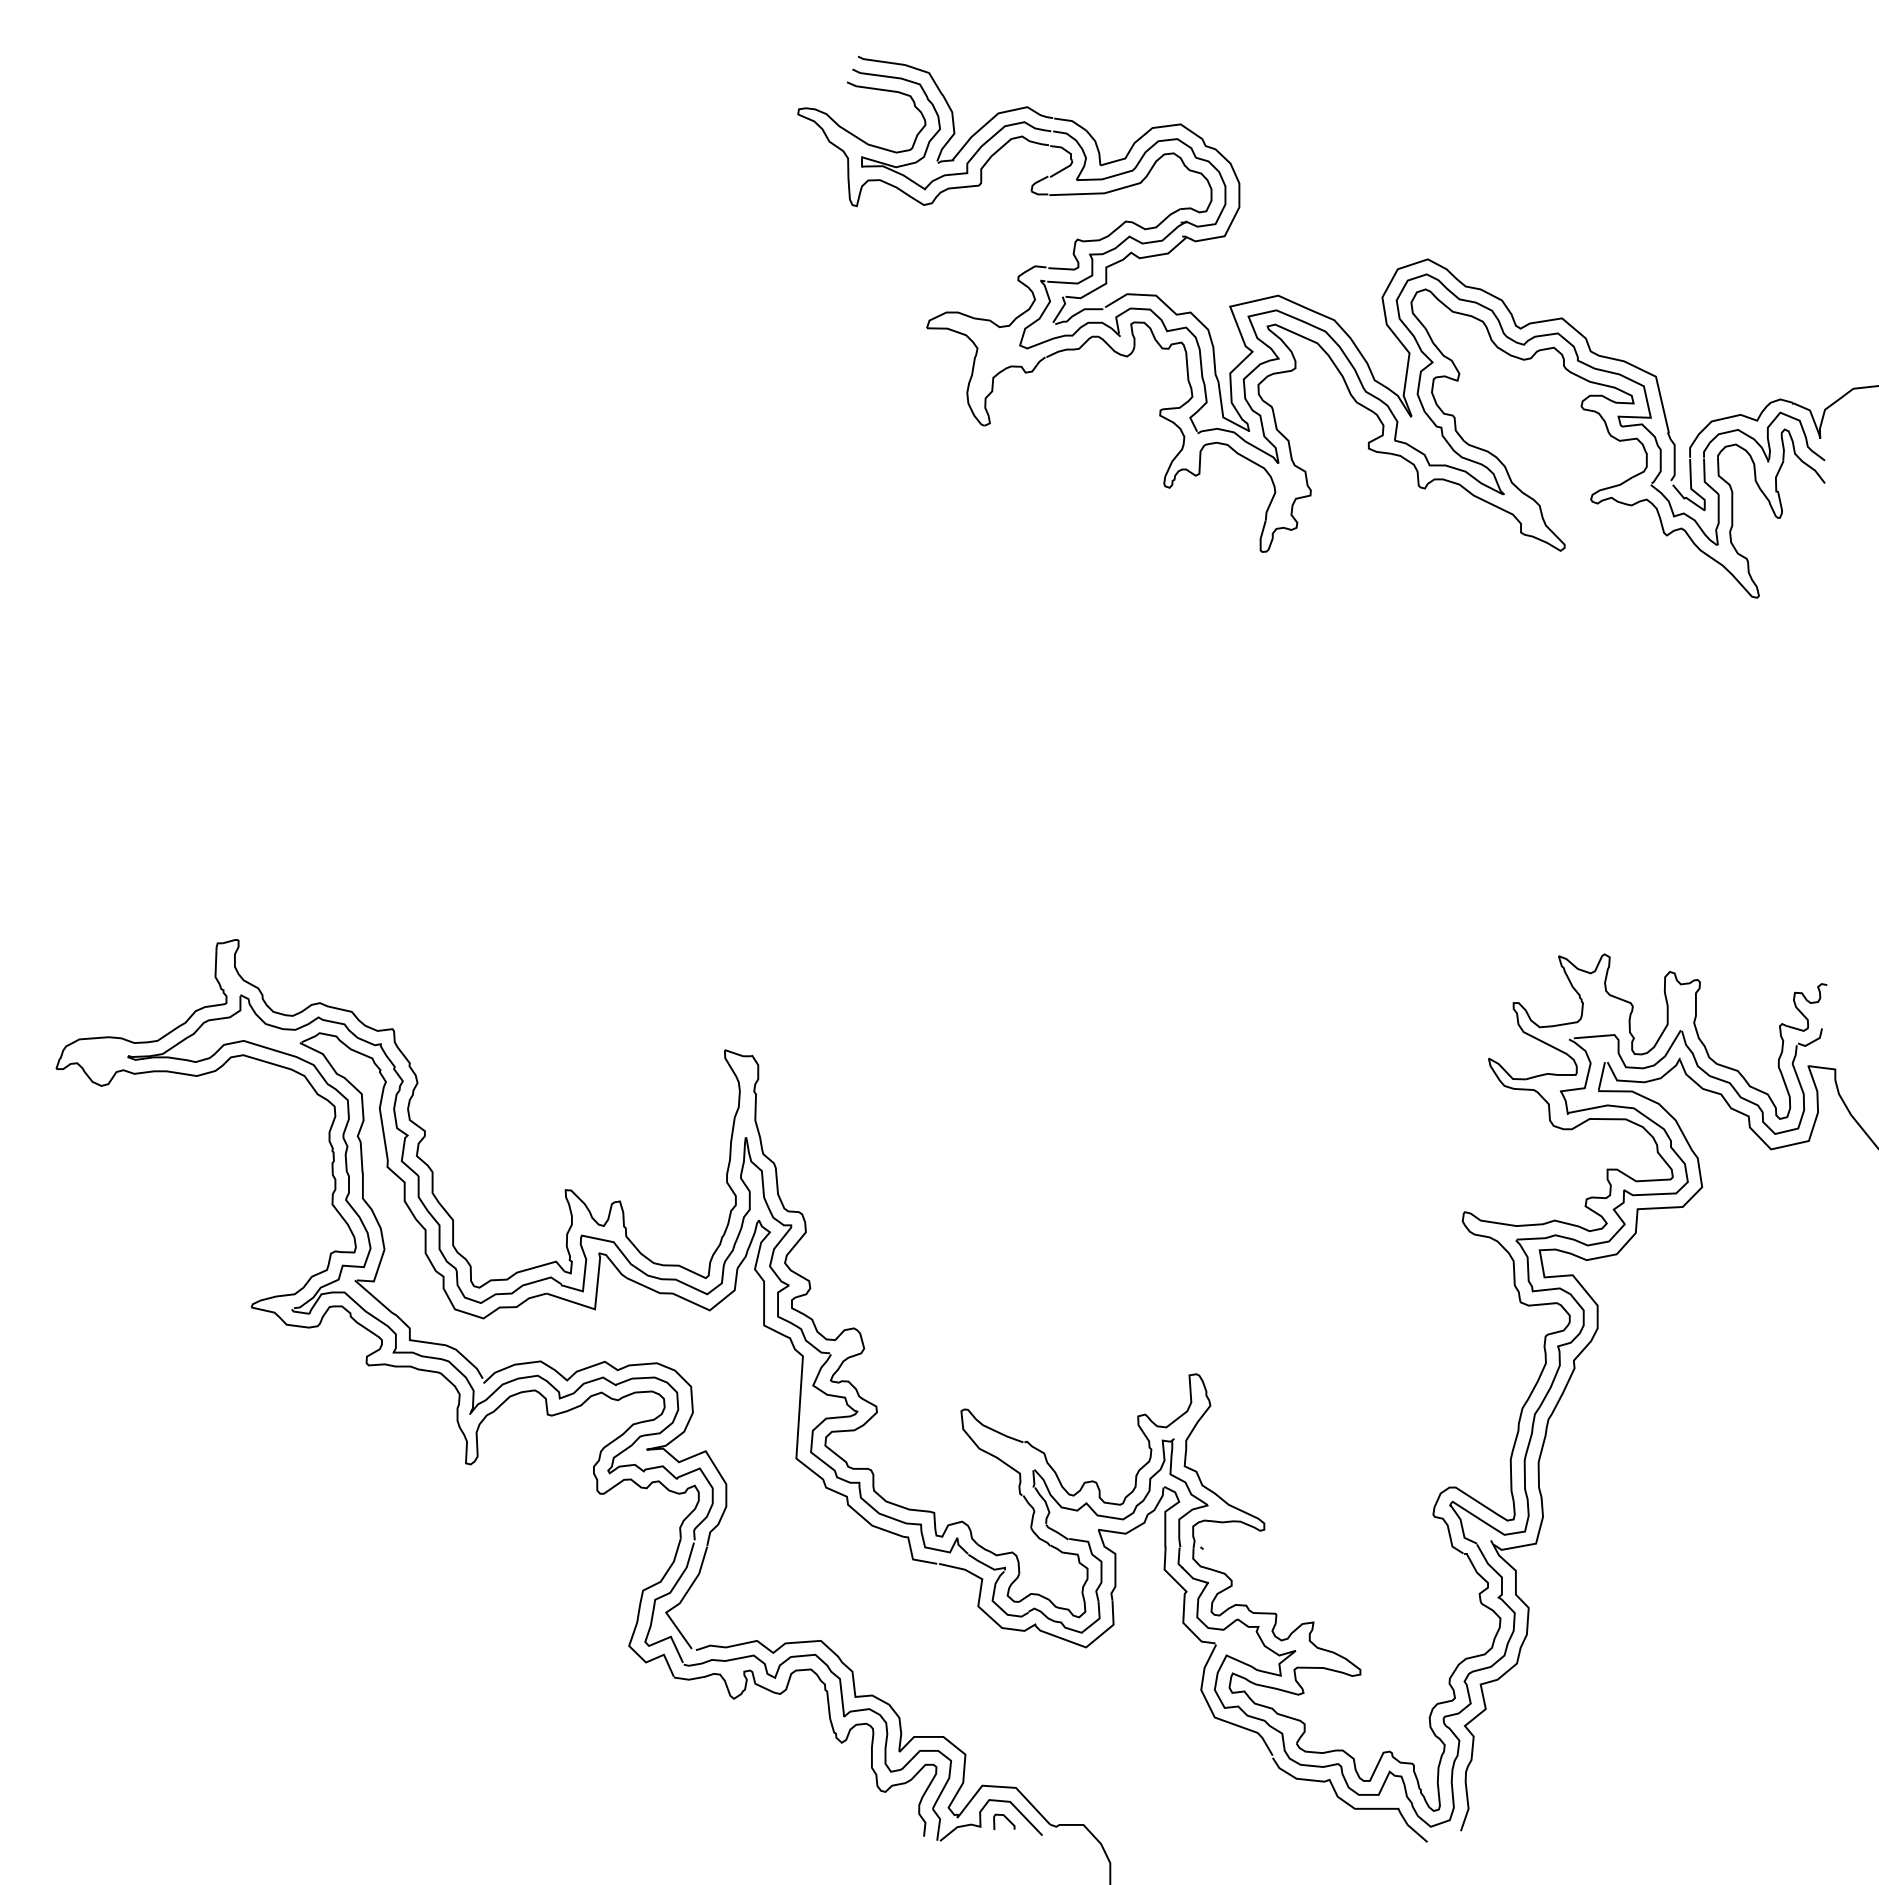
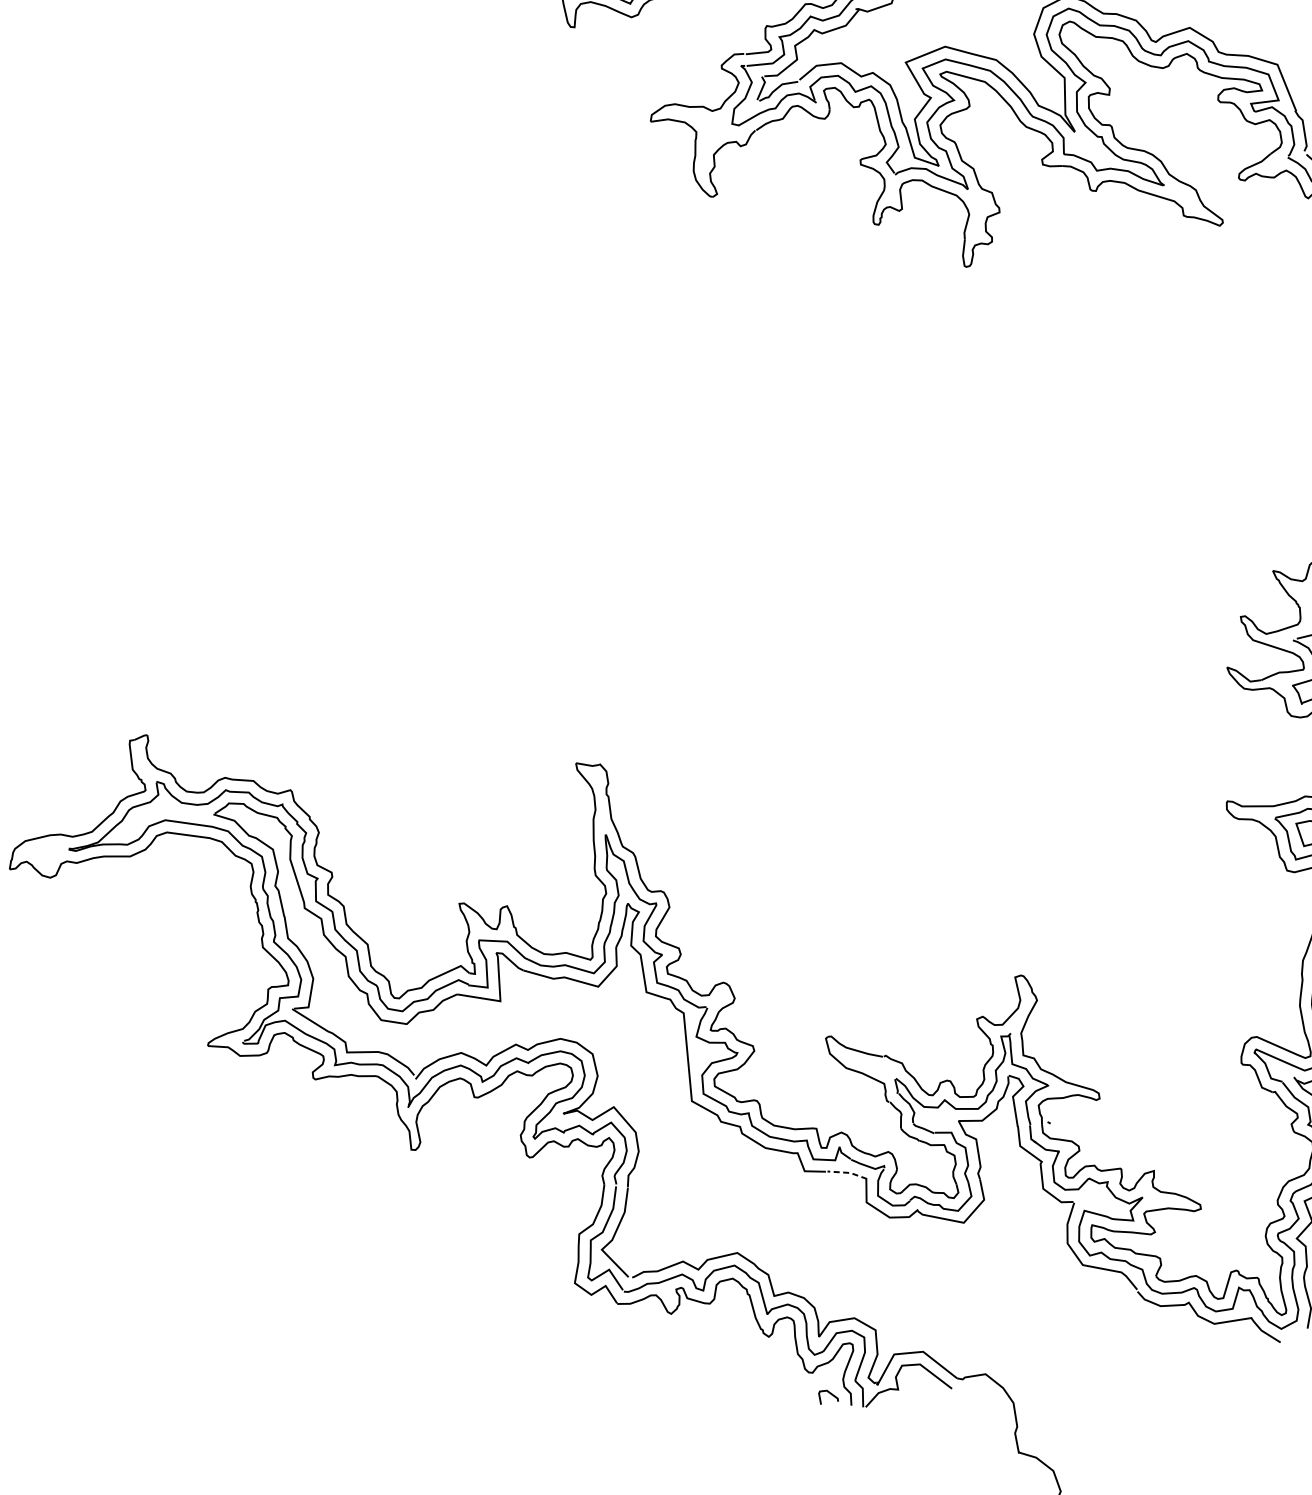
line: (962, 1569) -> (848, 1173), solid -> dashed
curve: (1006, 1819) -> (829, 1394), moved

